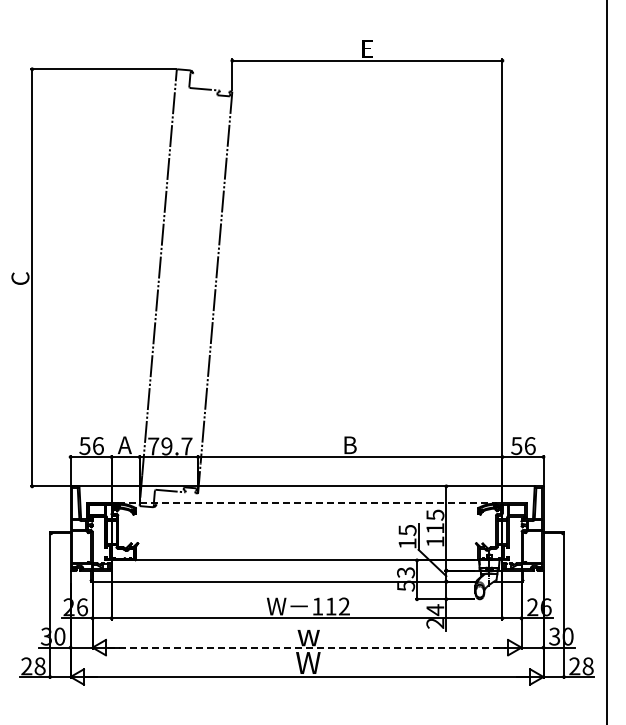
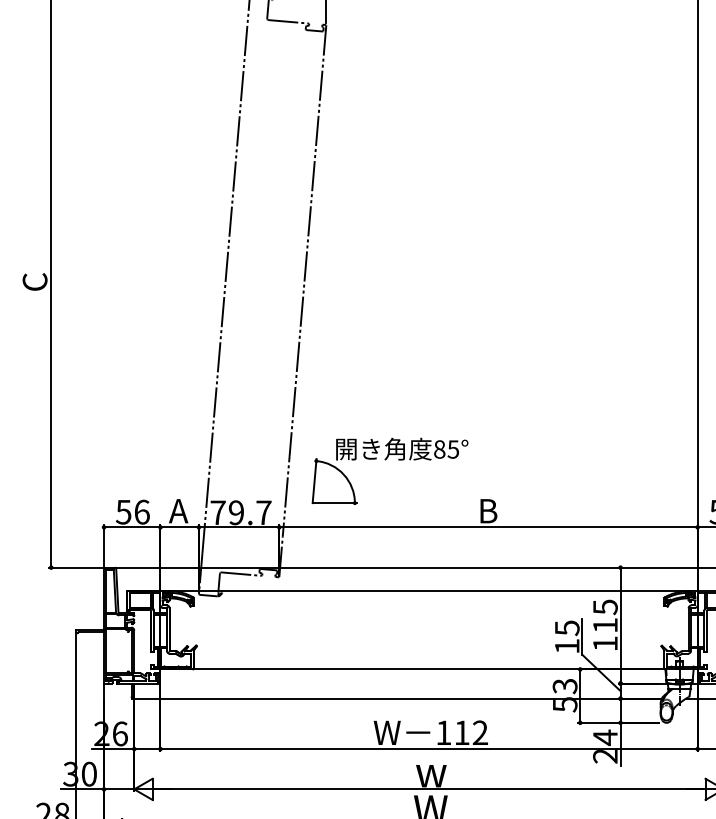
part: (275, 408) -> (385, 460), added
line: (307, 503) -> (429, 591), dashed -> solid
line: (307, 647) -> (429, 789), dashed -> solid

